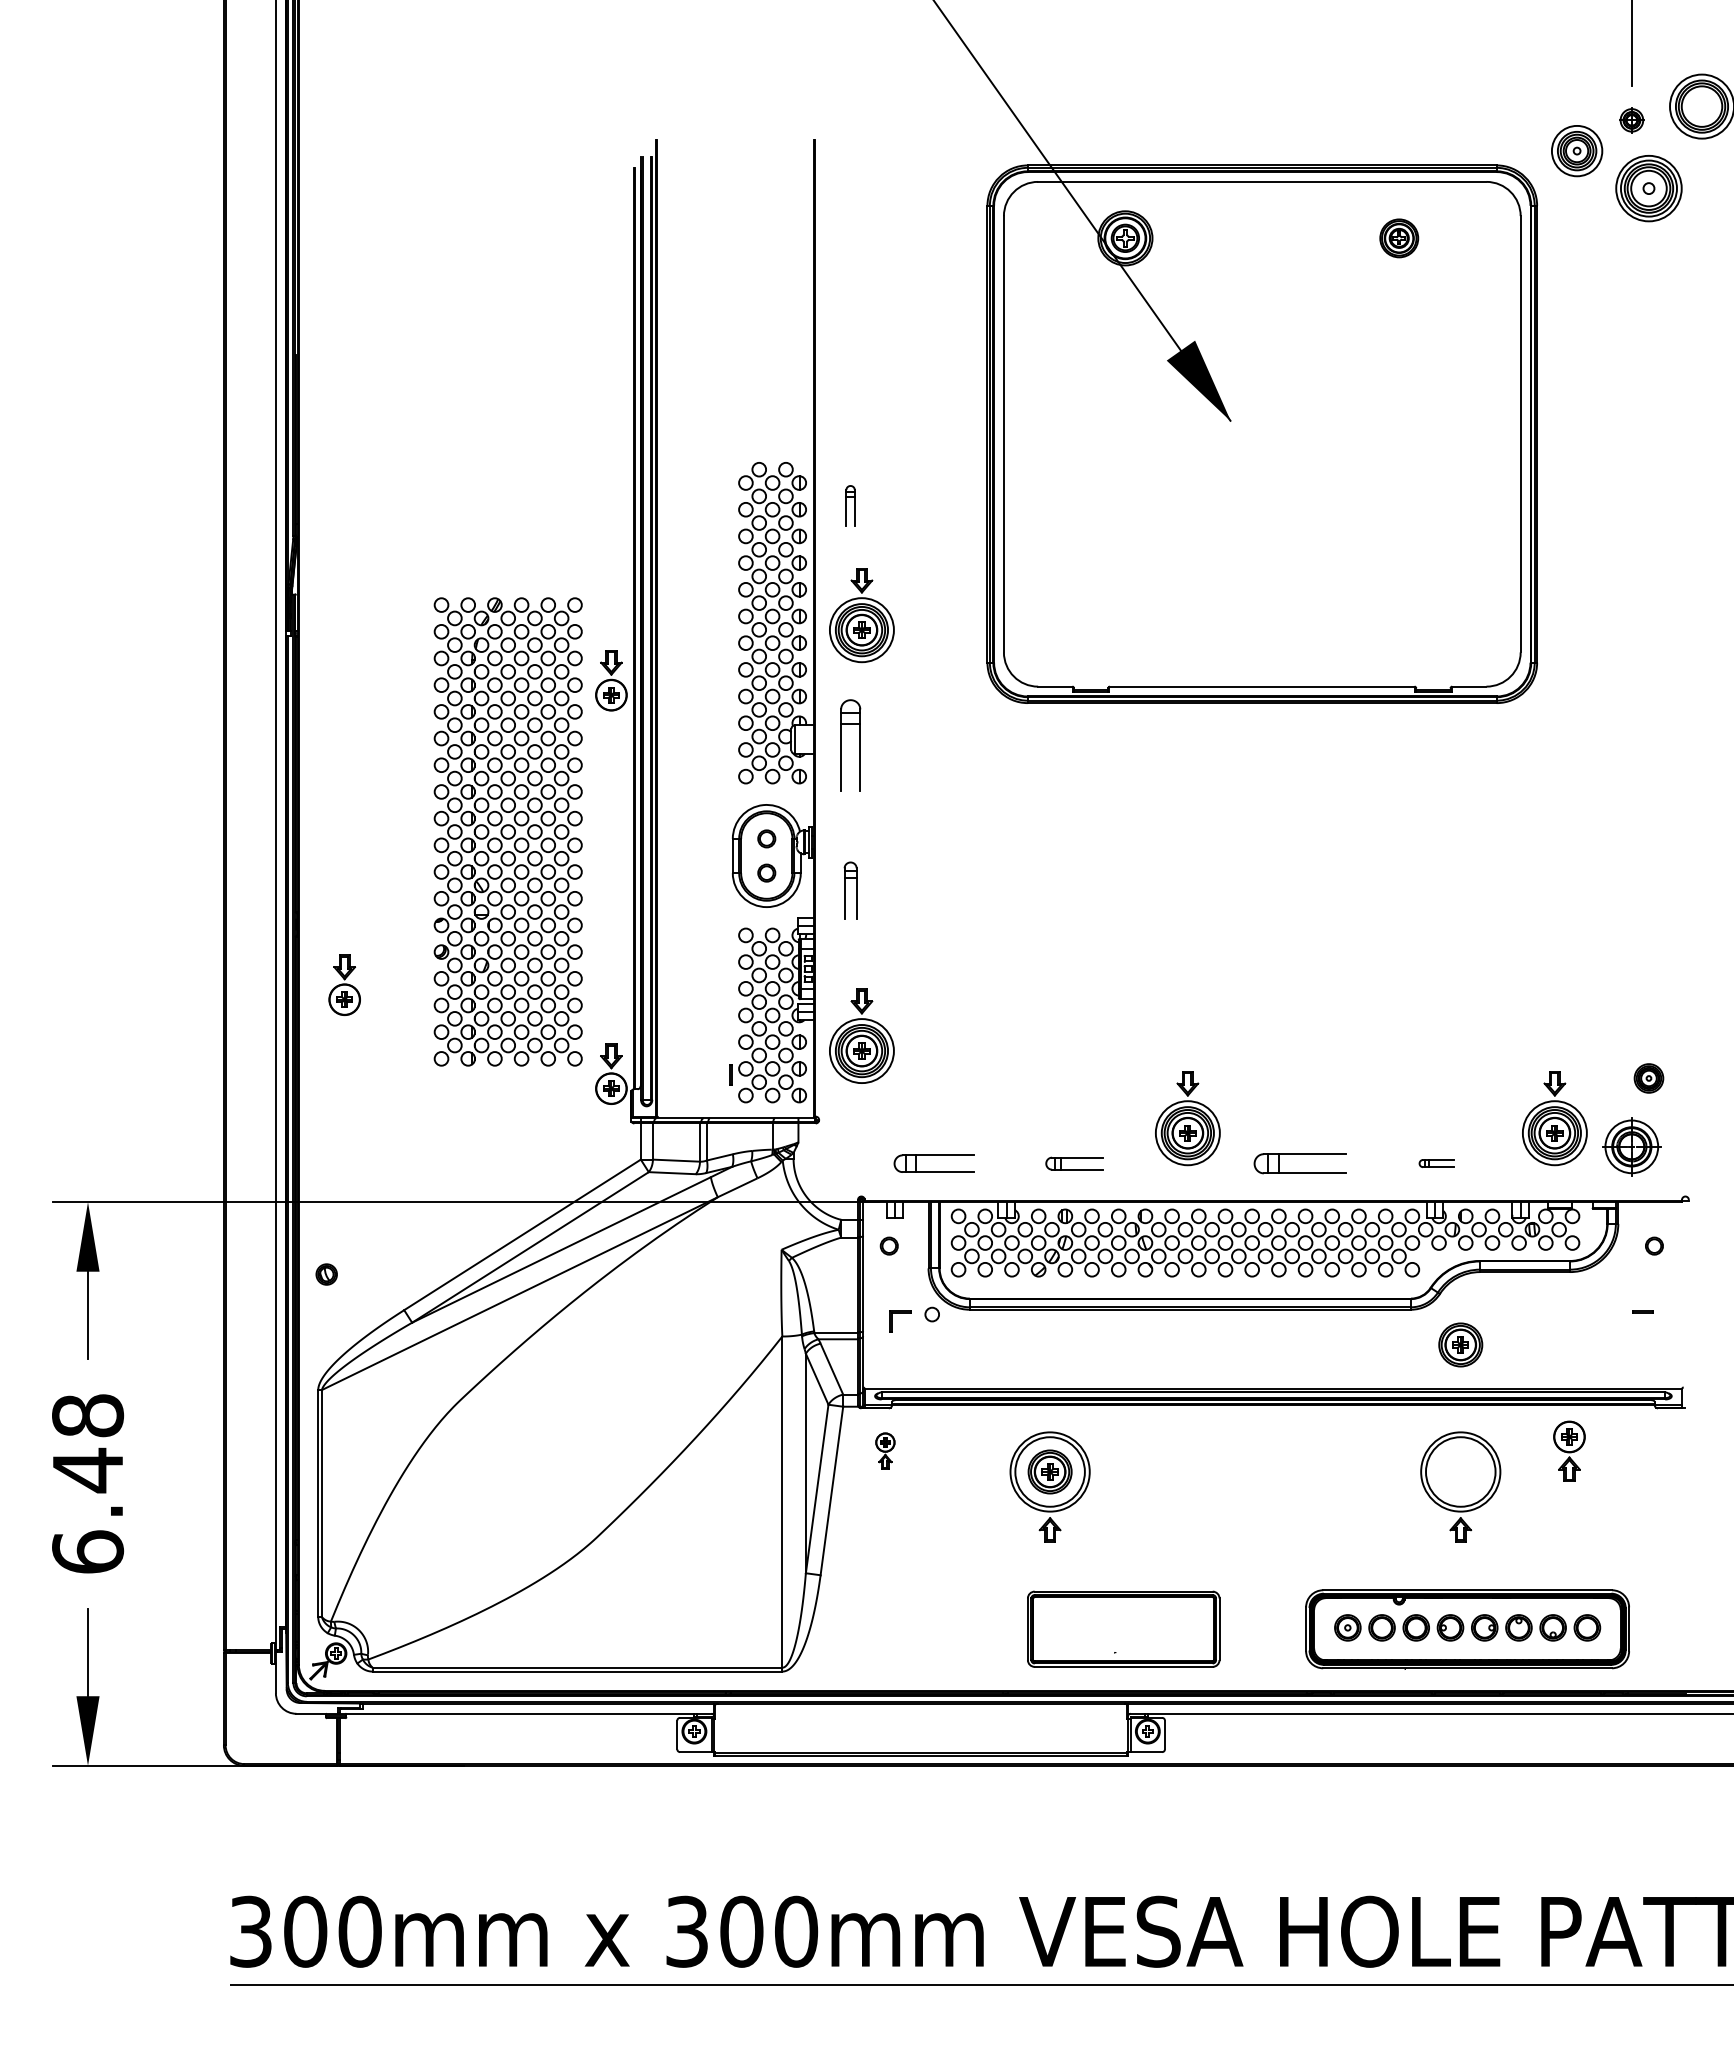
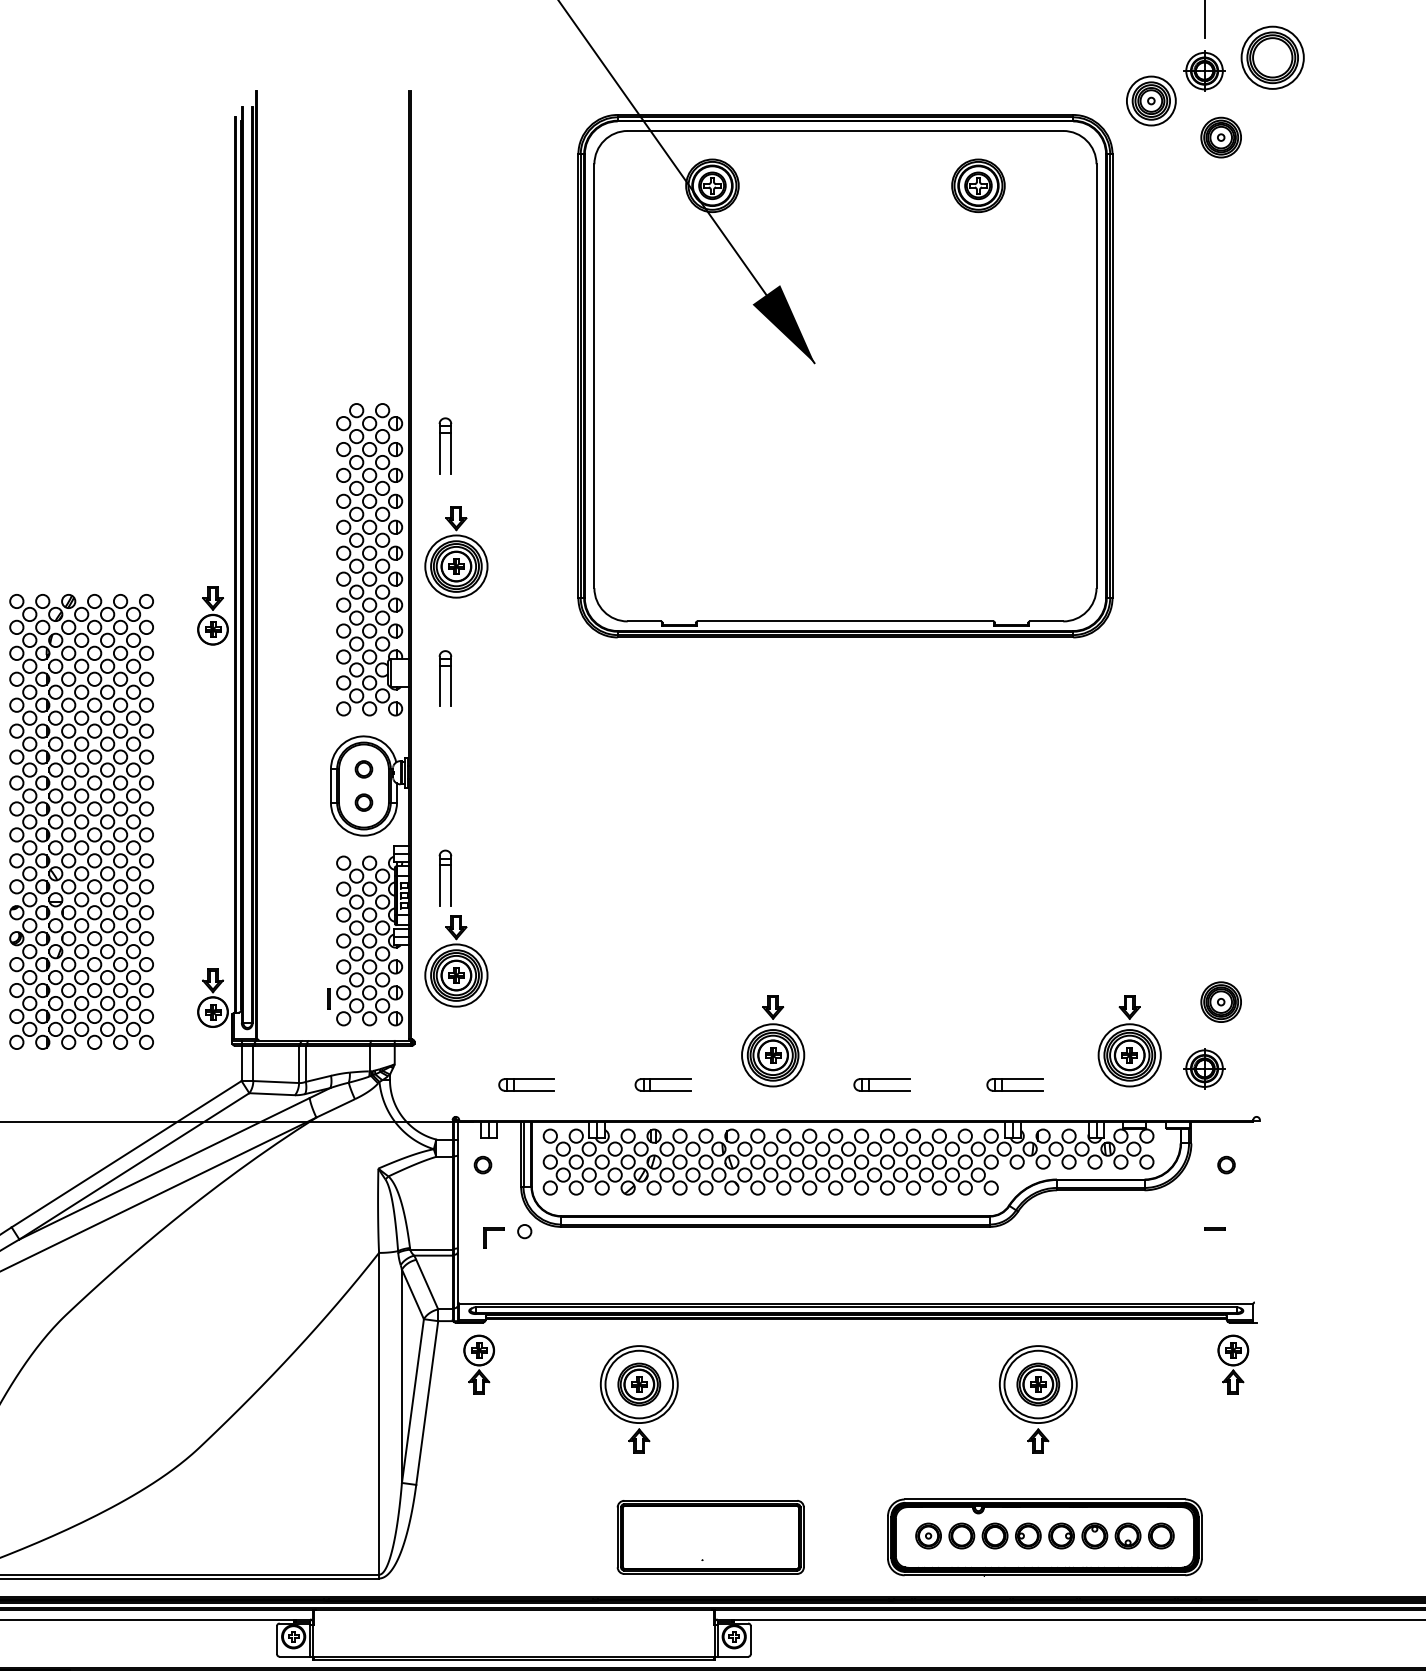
part: (1631, 120) -> (1204, 71), size x1.67
part: (1648, 188) -> (1220, 137), size x0.62
part: (1399, 238) -> (978, 185), size x1.43
part: (850, 505) -> (445, 445), size x1.43
part: (850, 745) -> (445, 678), size x0.62
part: (507, 831) -> (80, 821), moved
part: (850, 890) -> (445, 877), moved
part: (1648, 1078) -> (1220, 1002), size x1.43
part: (1631, 1146) -> (1204, 1068), size x0.71
part: (934, 1163) -> (526, 1084), size x0.71
part: (1299, 1163) -> (881, 1084), size x0.62
part: (1436, 1163) -> (1014, 1084), size x1.67
part: (1460, 1344) -> (1038, 1384), moved
part: (885, 1450) -> (479, 1363), size x1.67
part: (1569, 1450) -> (1233, 1363), moved

